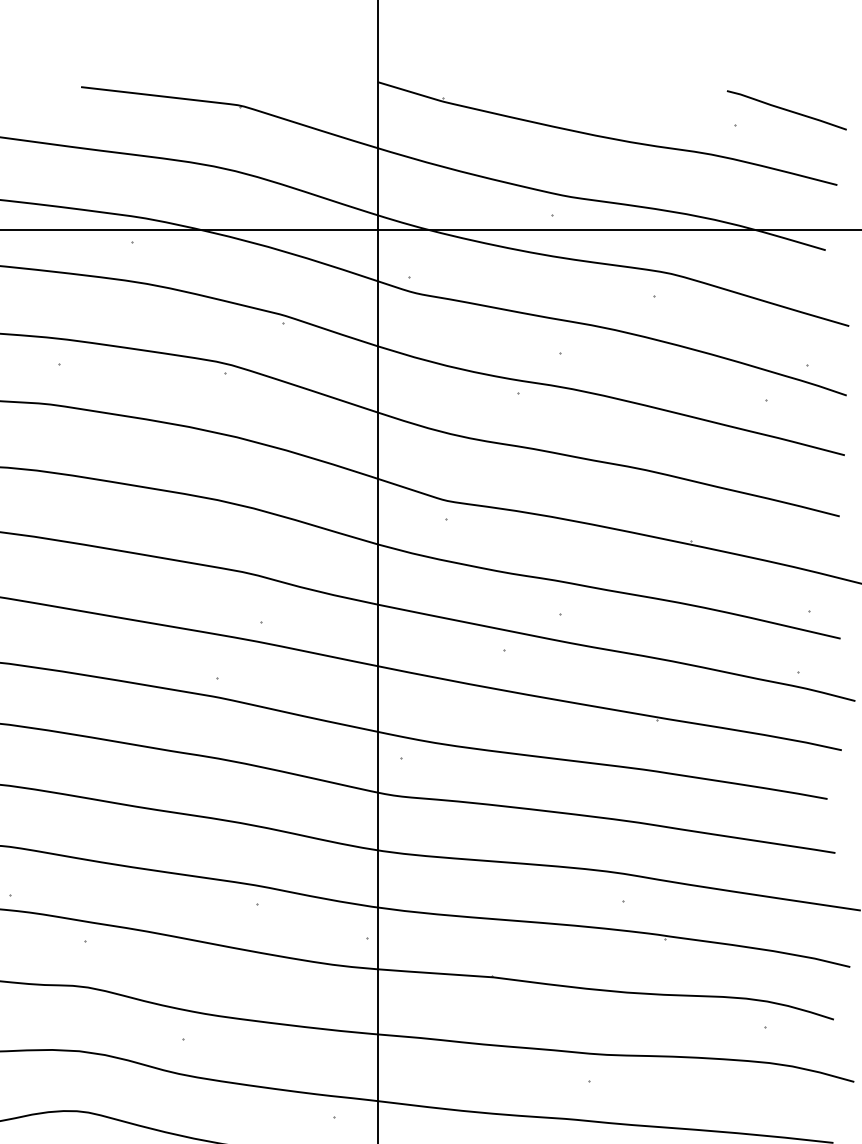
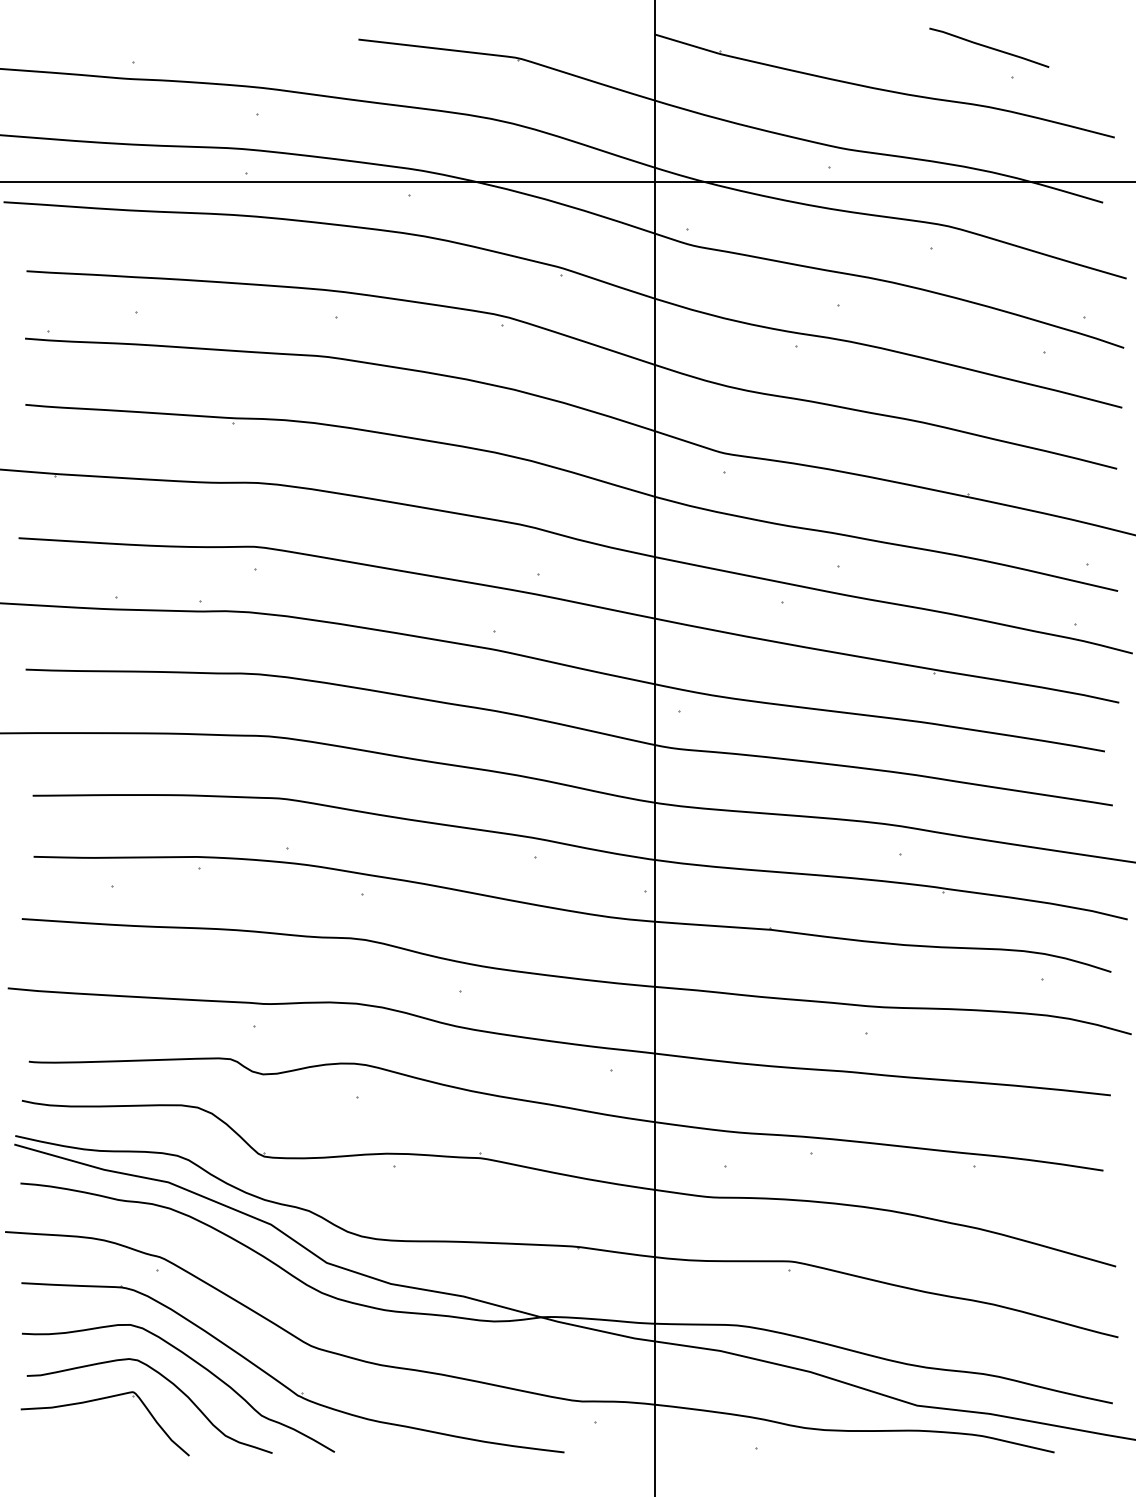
line: (787, 110) -> (989, 47), moved

